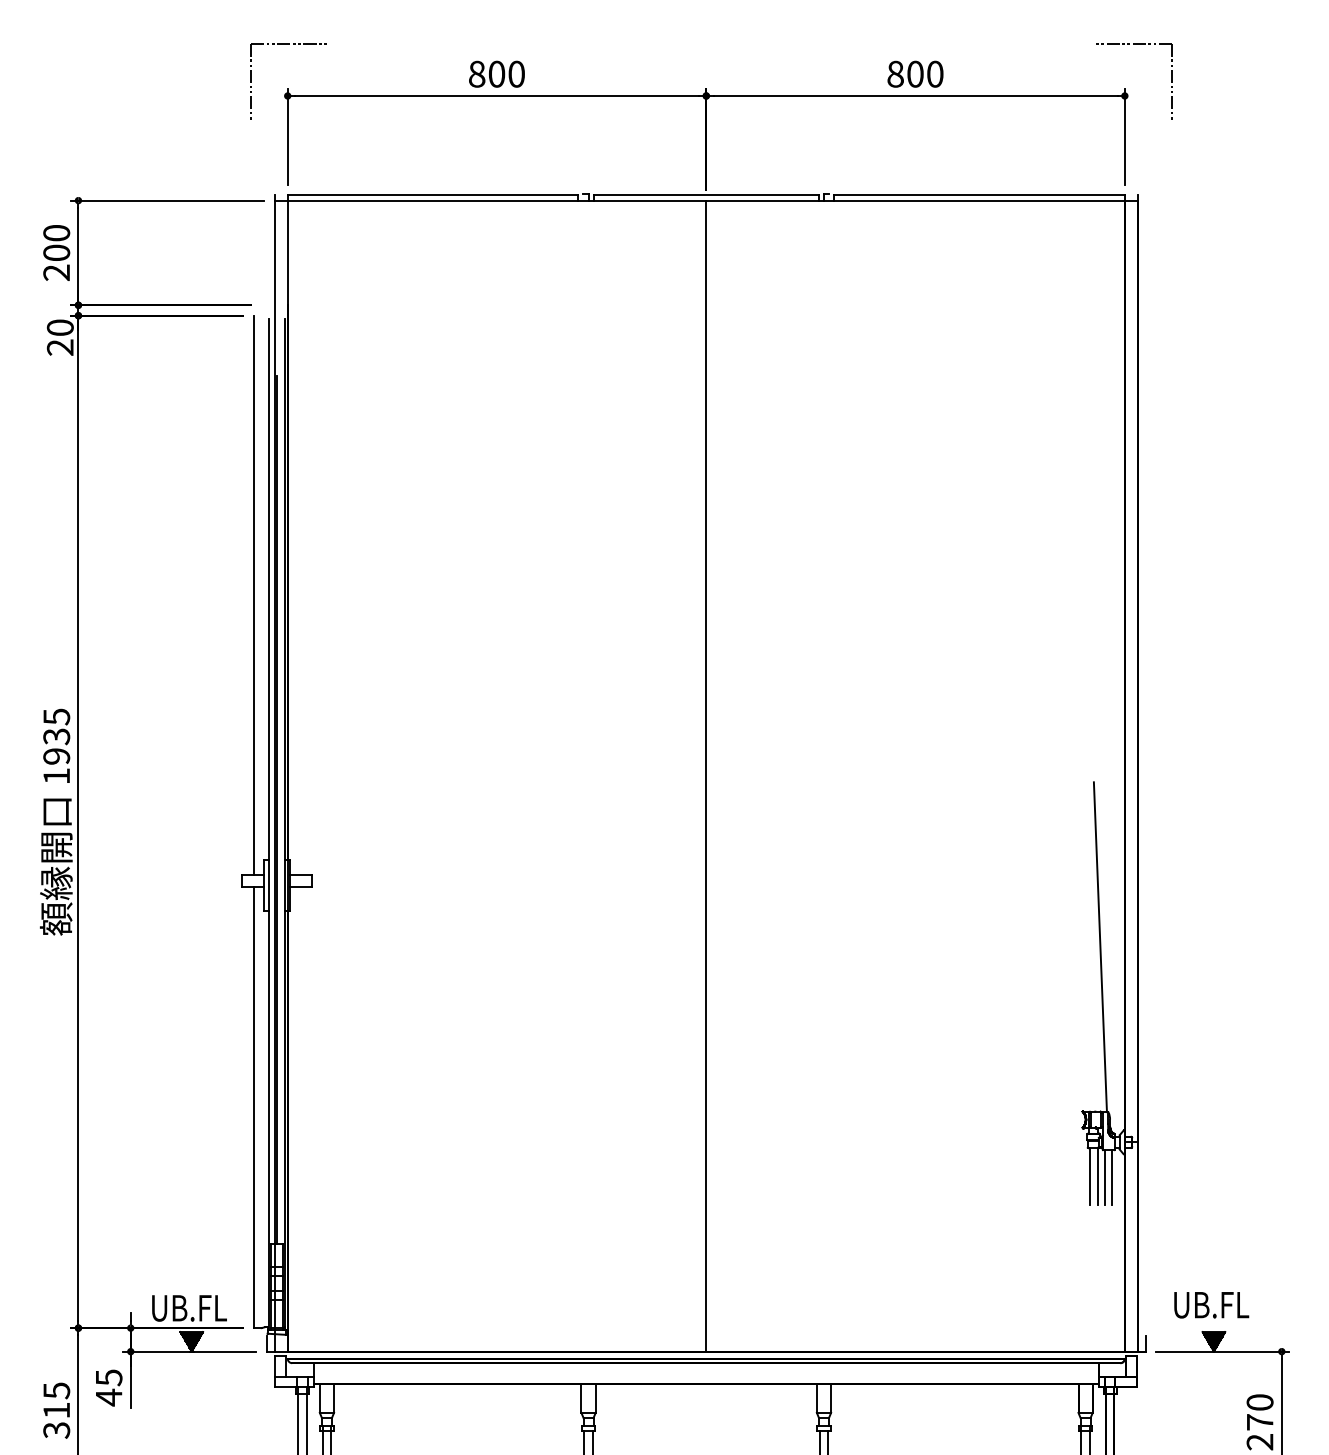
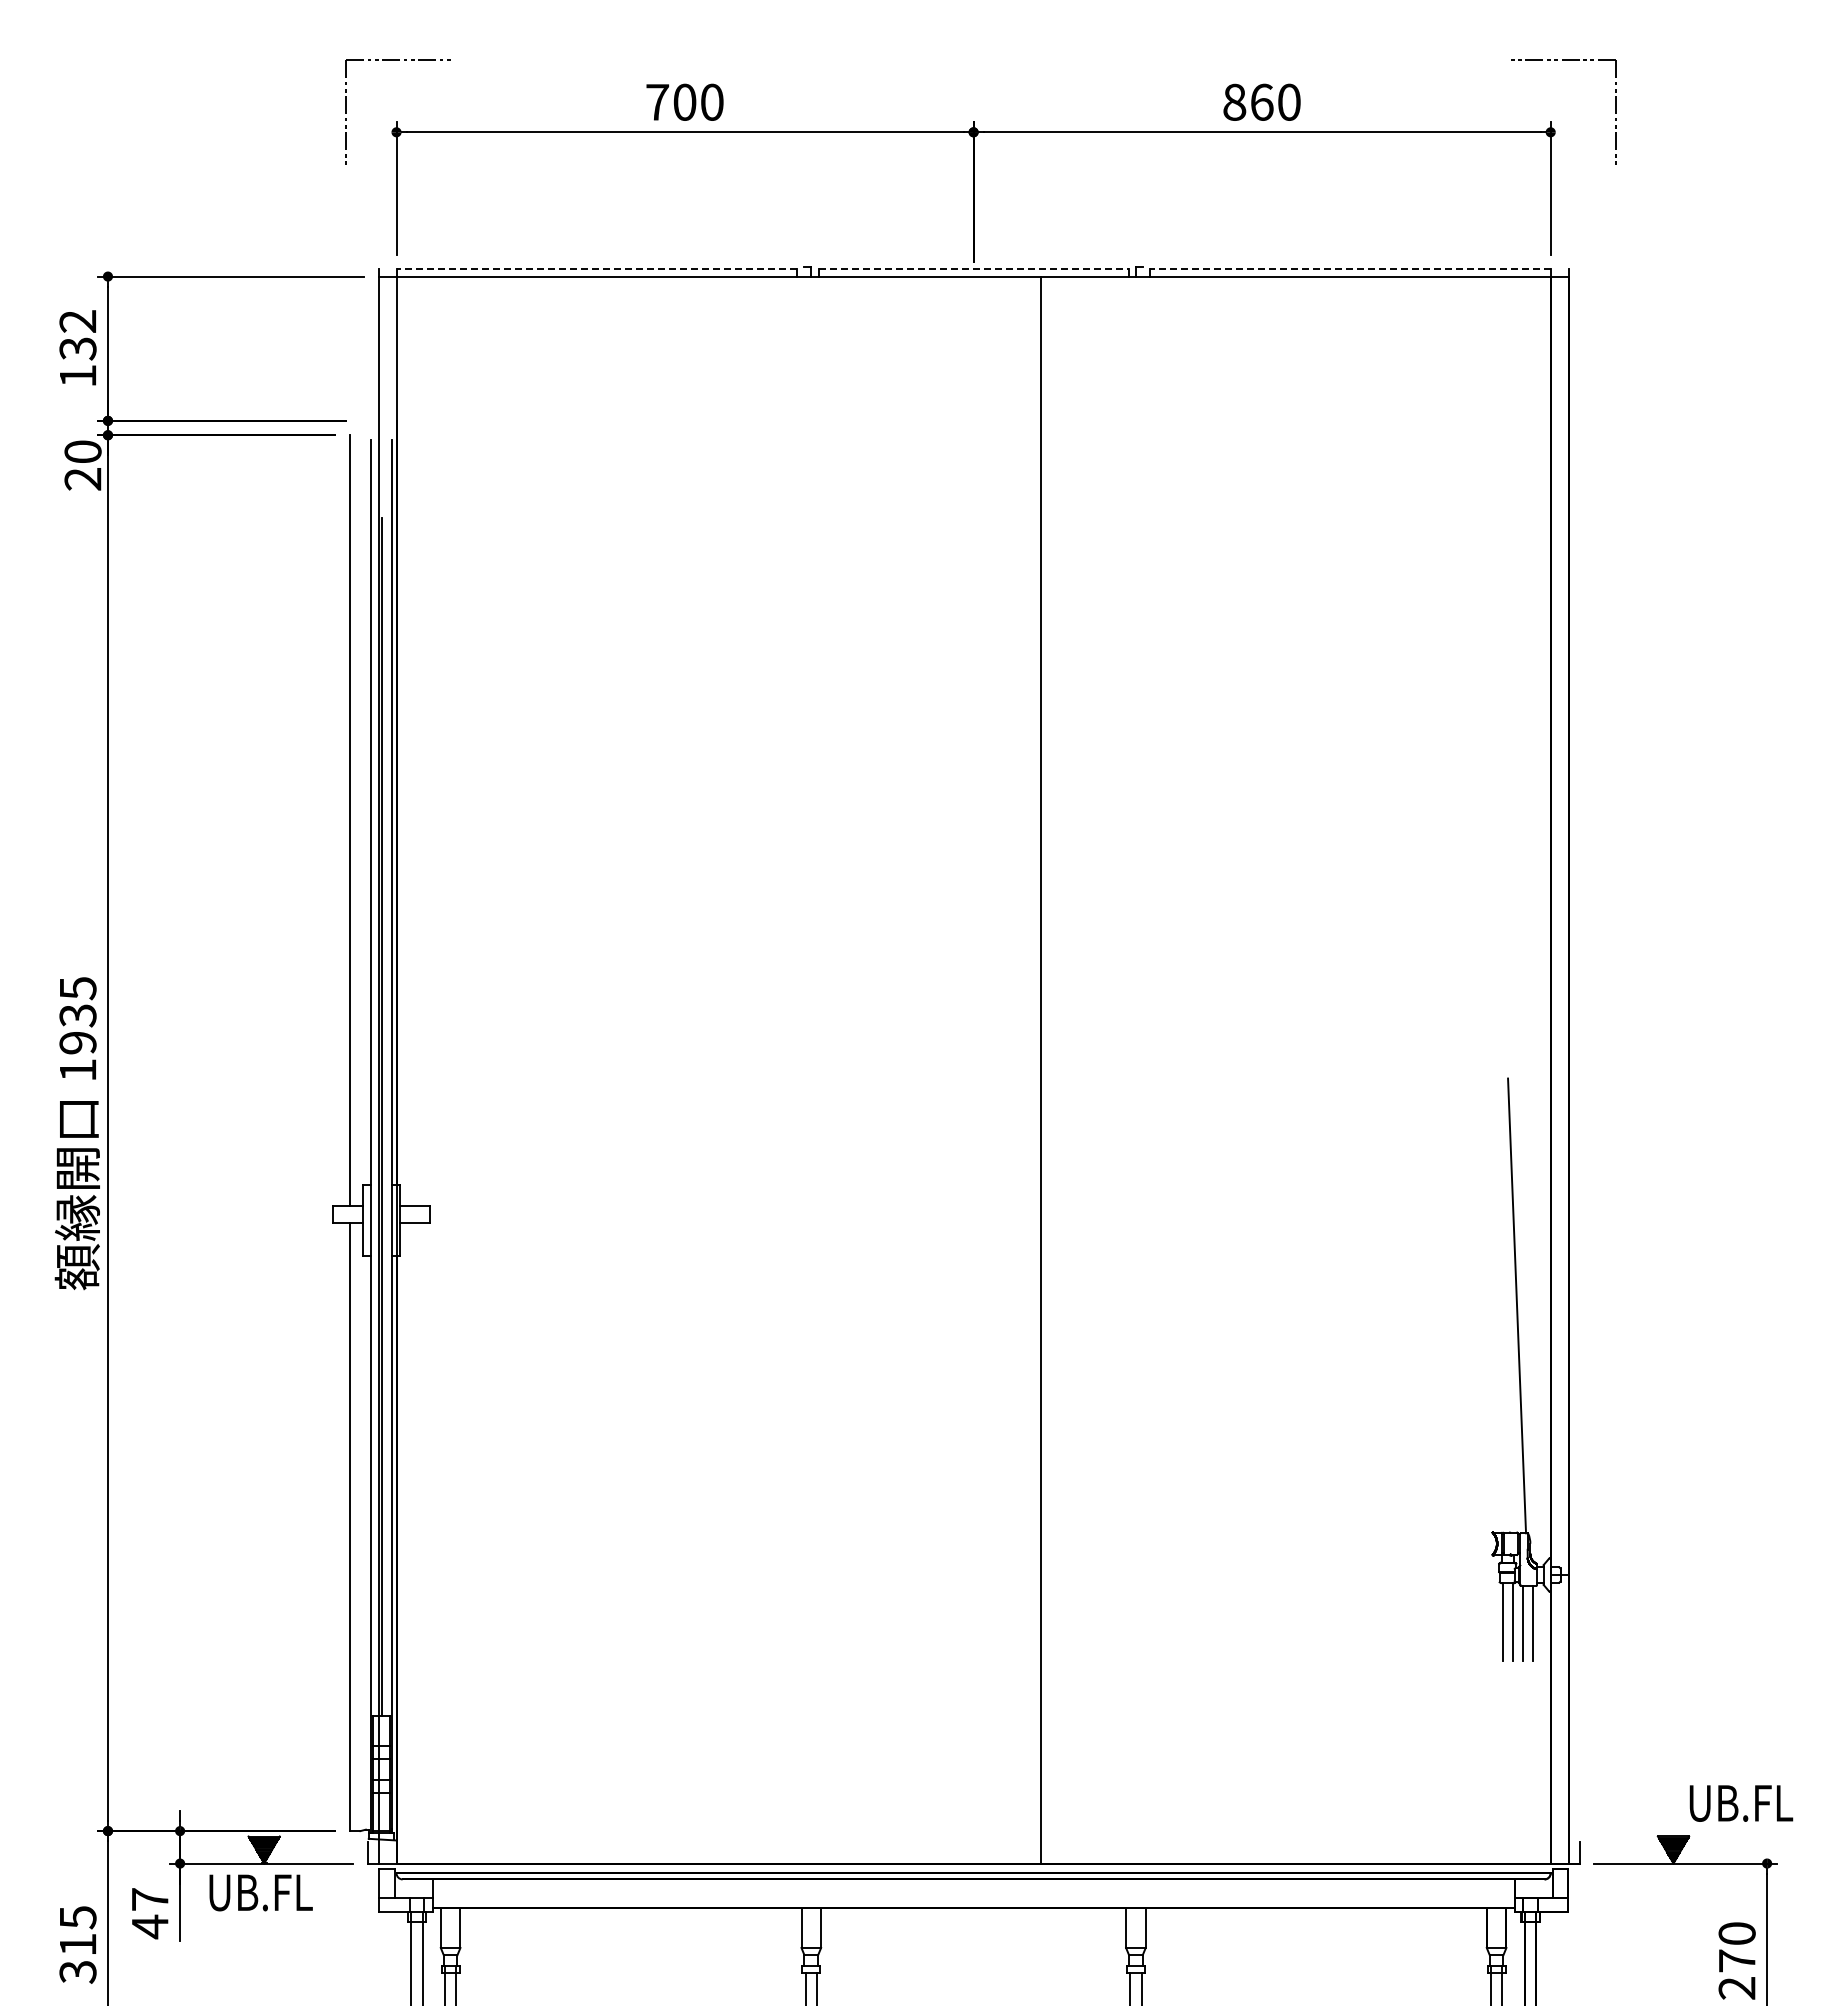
text: (477, 73) -> (657, 101), 800 -> 700
text: (915, 73) -> (1262, 101), 800 -> 860
line: (432, 195) -> (596, 269), solid -> dashed
line: (706, 195) -> (974, 269), solid -> dashed
line: (979, 195) -> (1350, 269), solid -> dashed
text: (56, 252) -> (77, 348), 200 -> 132
line: (706, 775) -> (1040, 1069), moved
text: (1211, 1305) -> (1741, 1803), moved
text: (189, 1308) -> (260, 1892), moved
text: (109, 1377) -> (150, 1899), 45 -> 47

